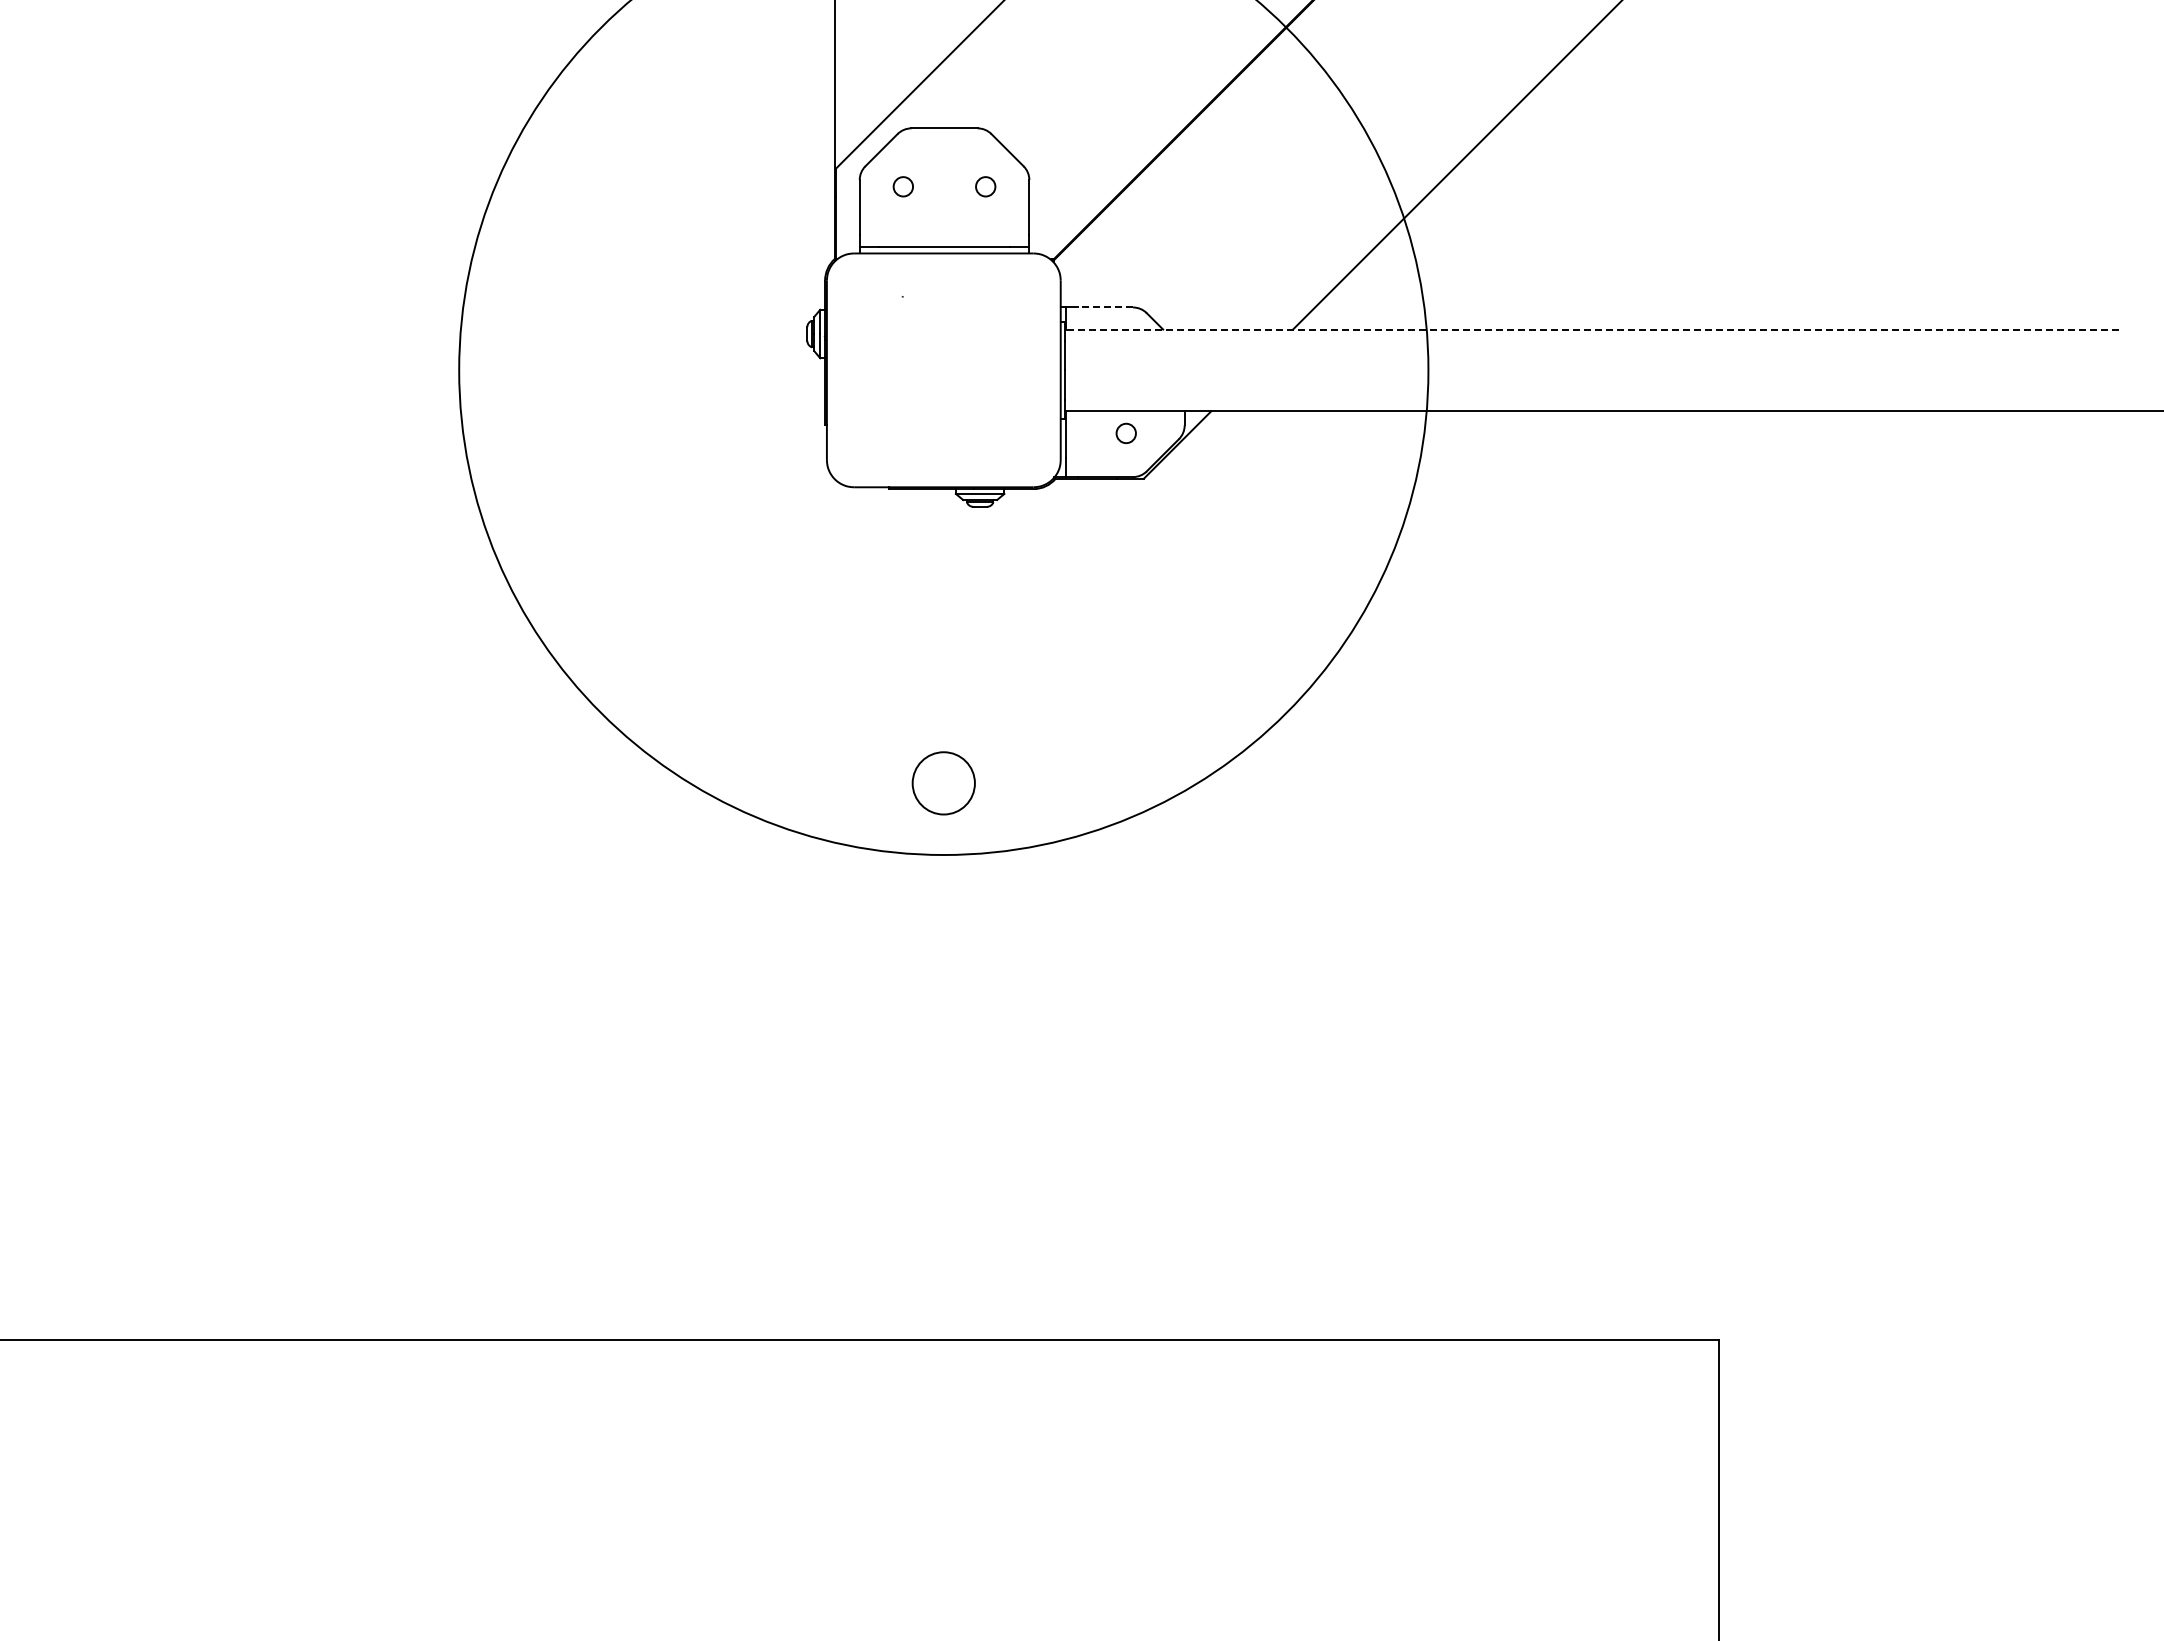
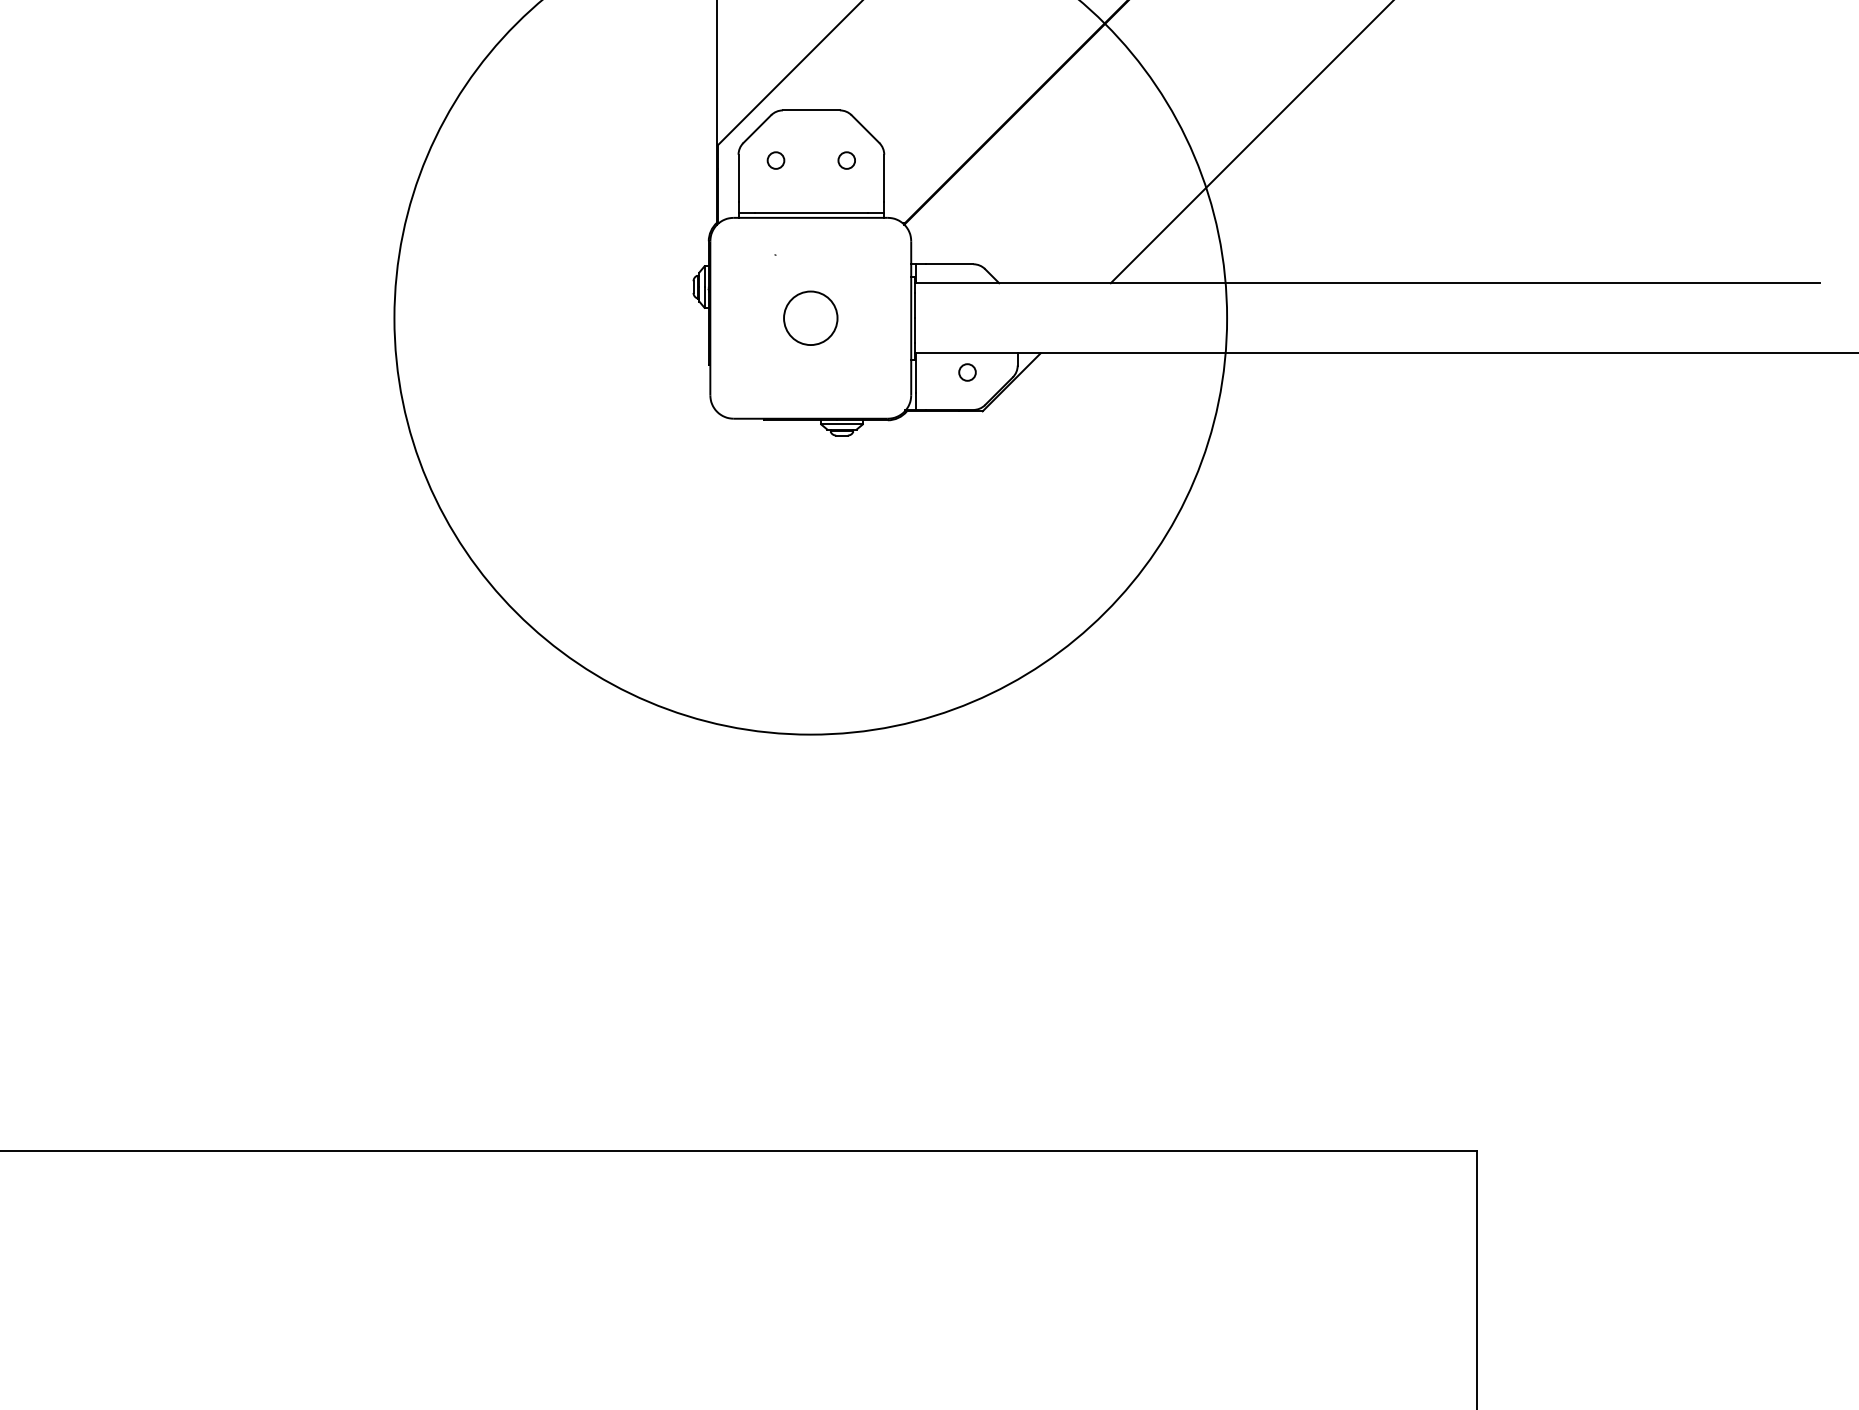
line: (1105, 307) -> (949, 264), dashed -> solid
line: (1591, 329) -> (1367, 283), dashed -> solid
circle: (943, 783) -> (810, 318), moved

